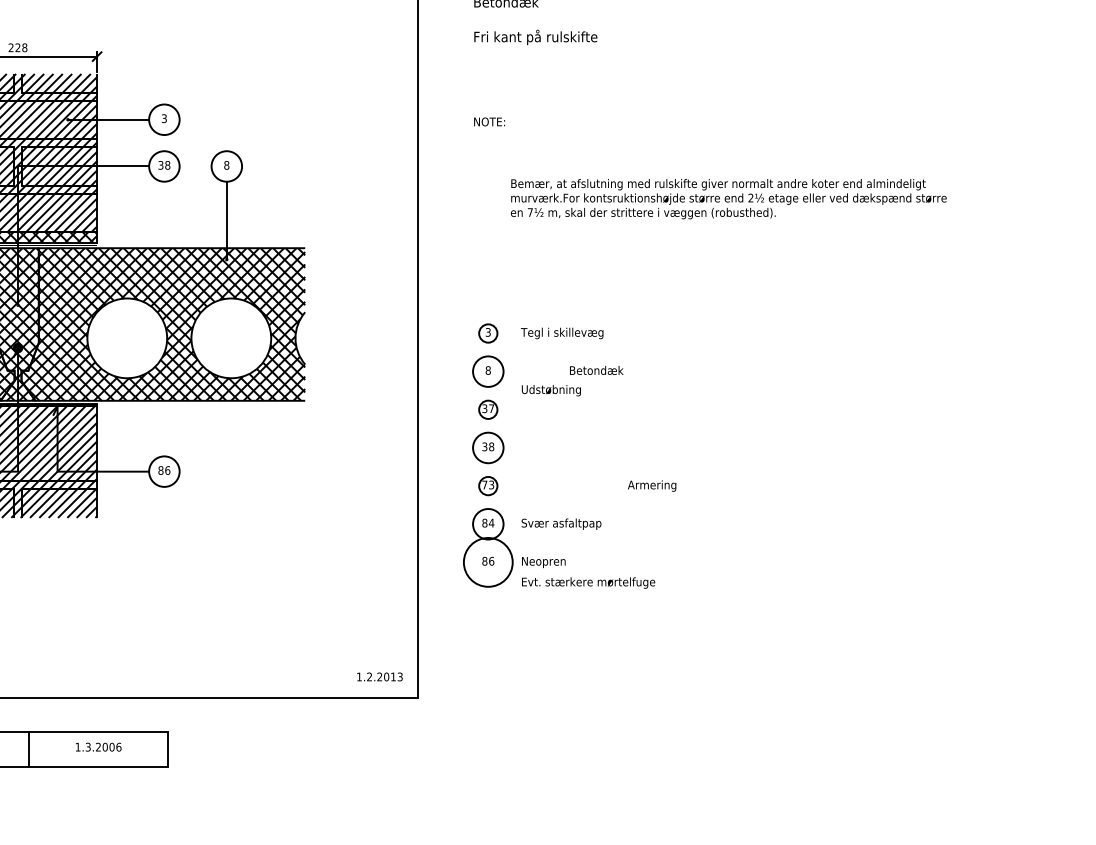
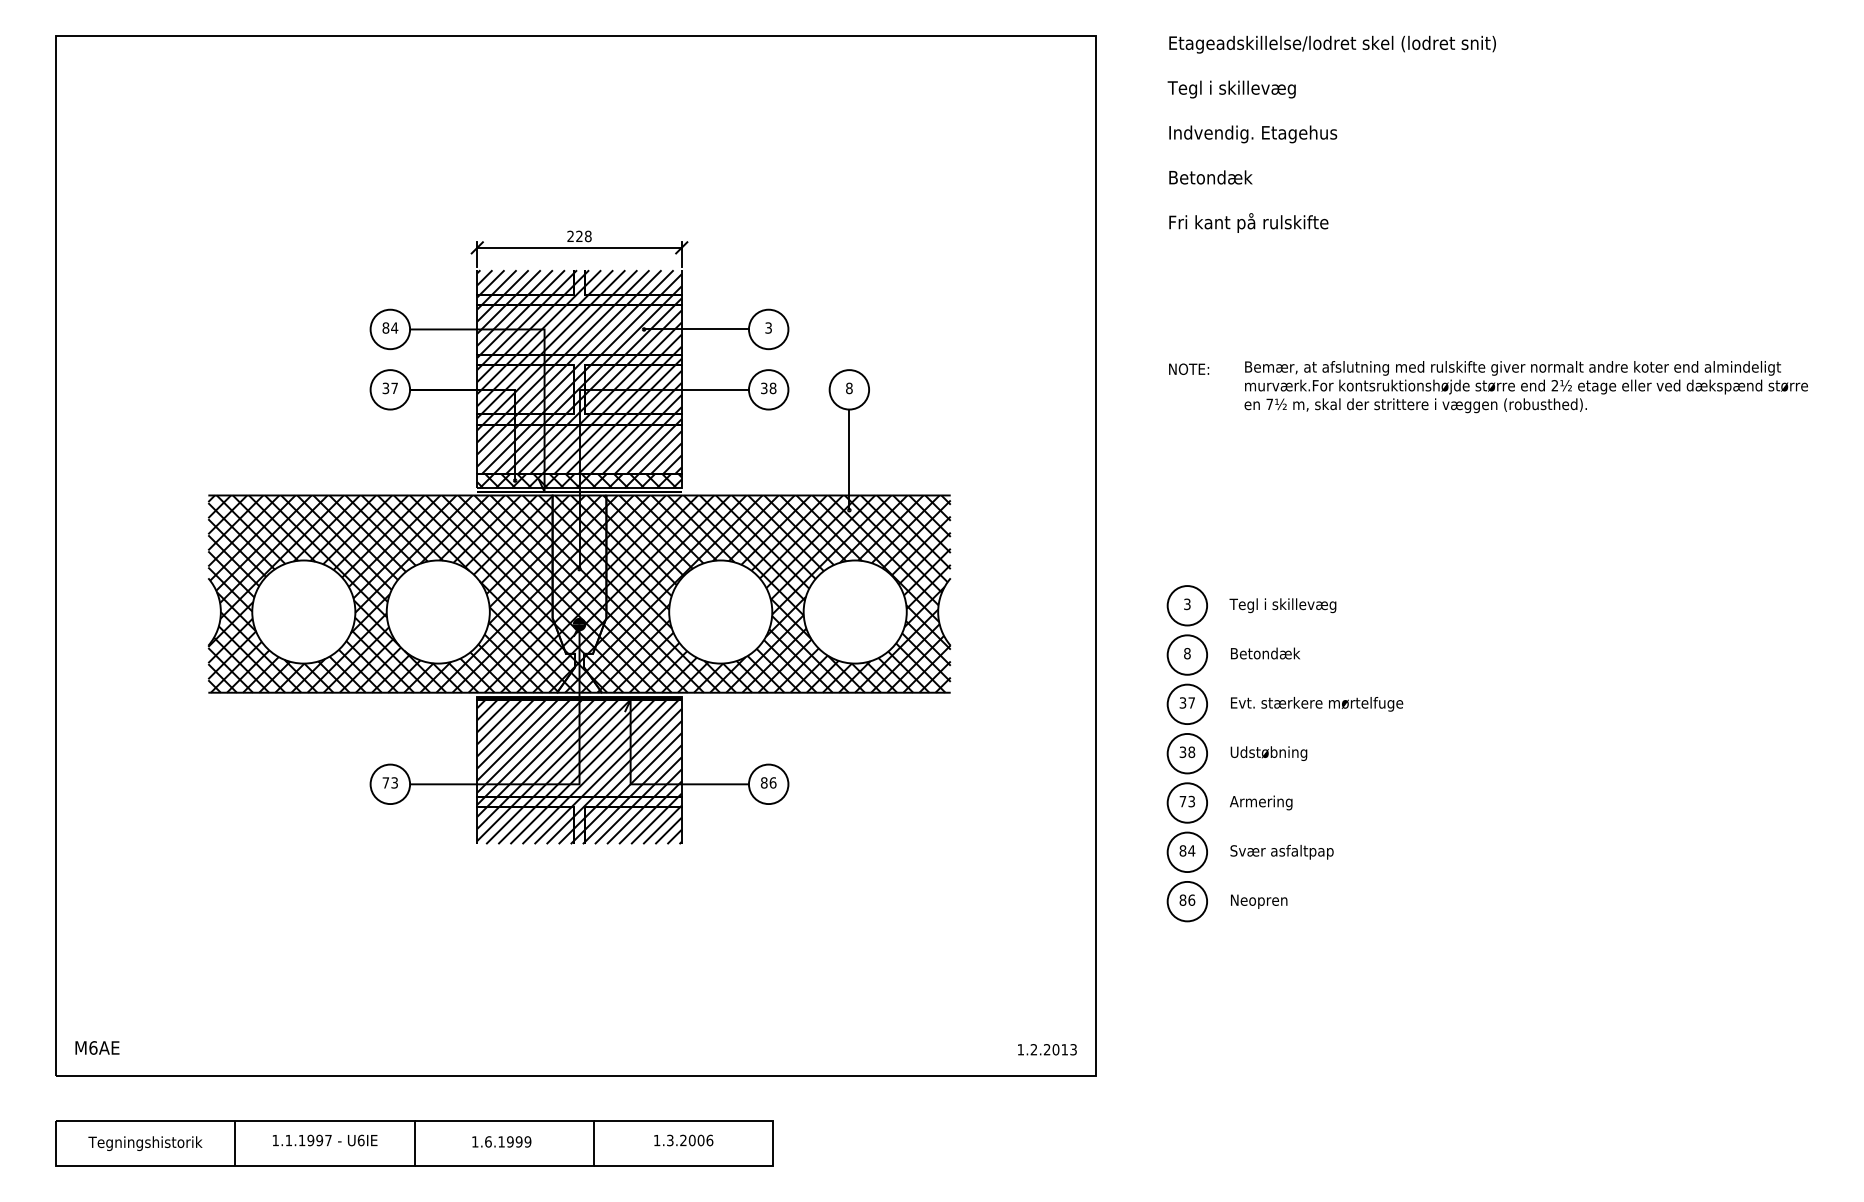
text: (489, 121) -> (1189, 368), moved
text: (728, 199) -> (1525, 387), moved
circle: (488, 333) -> (1187, 605), size x1.67
text: (596, 370) -> (1265, 653), moved
text: (551, 390) -> (1268, 753), moved
circle: (488, 409) -> (1187, 704), size x1.67
circle: (488, 485) -> (1187, 802), size x1.67
text: (652, 485) -> (1261, 802), moved
circle: (488, 562) -> (1187, 901), size x0.62
text: (588, 583) -> (1317, 704), moved

